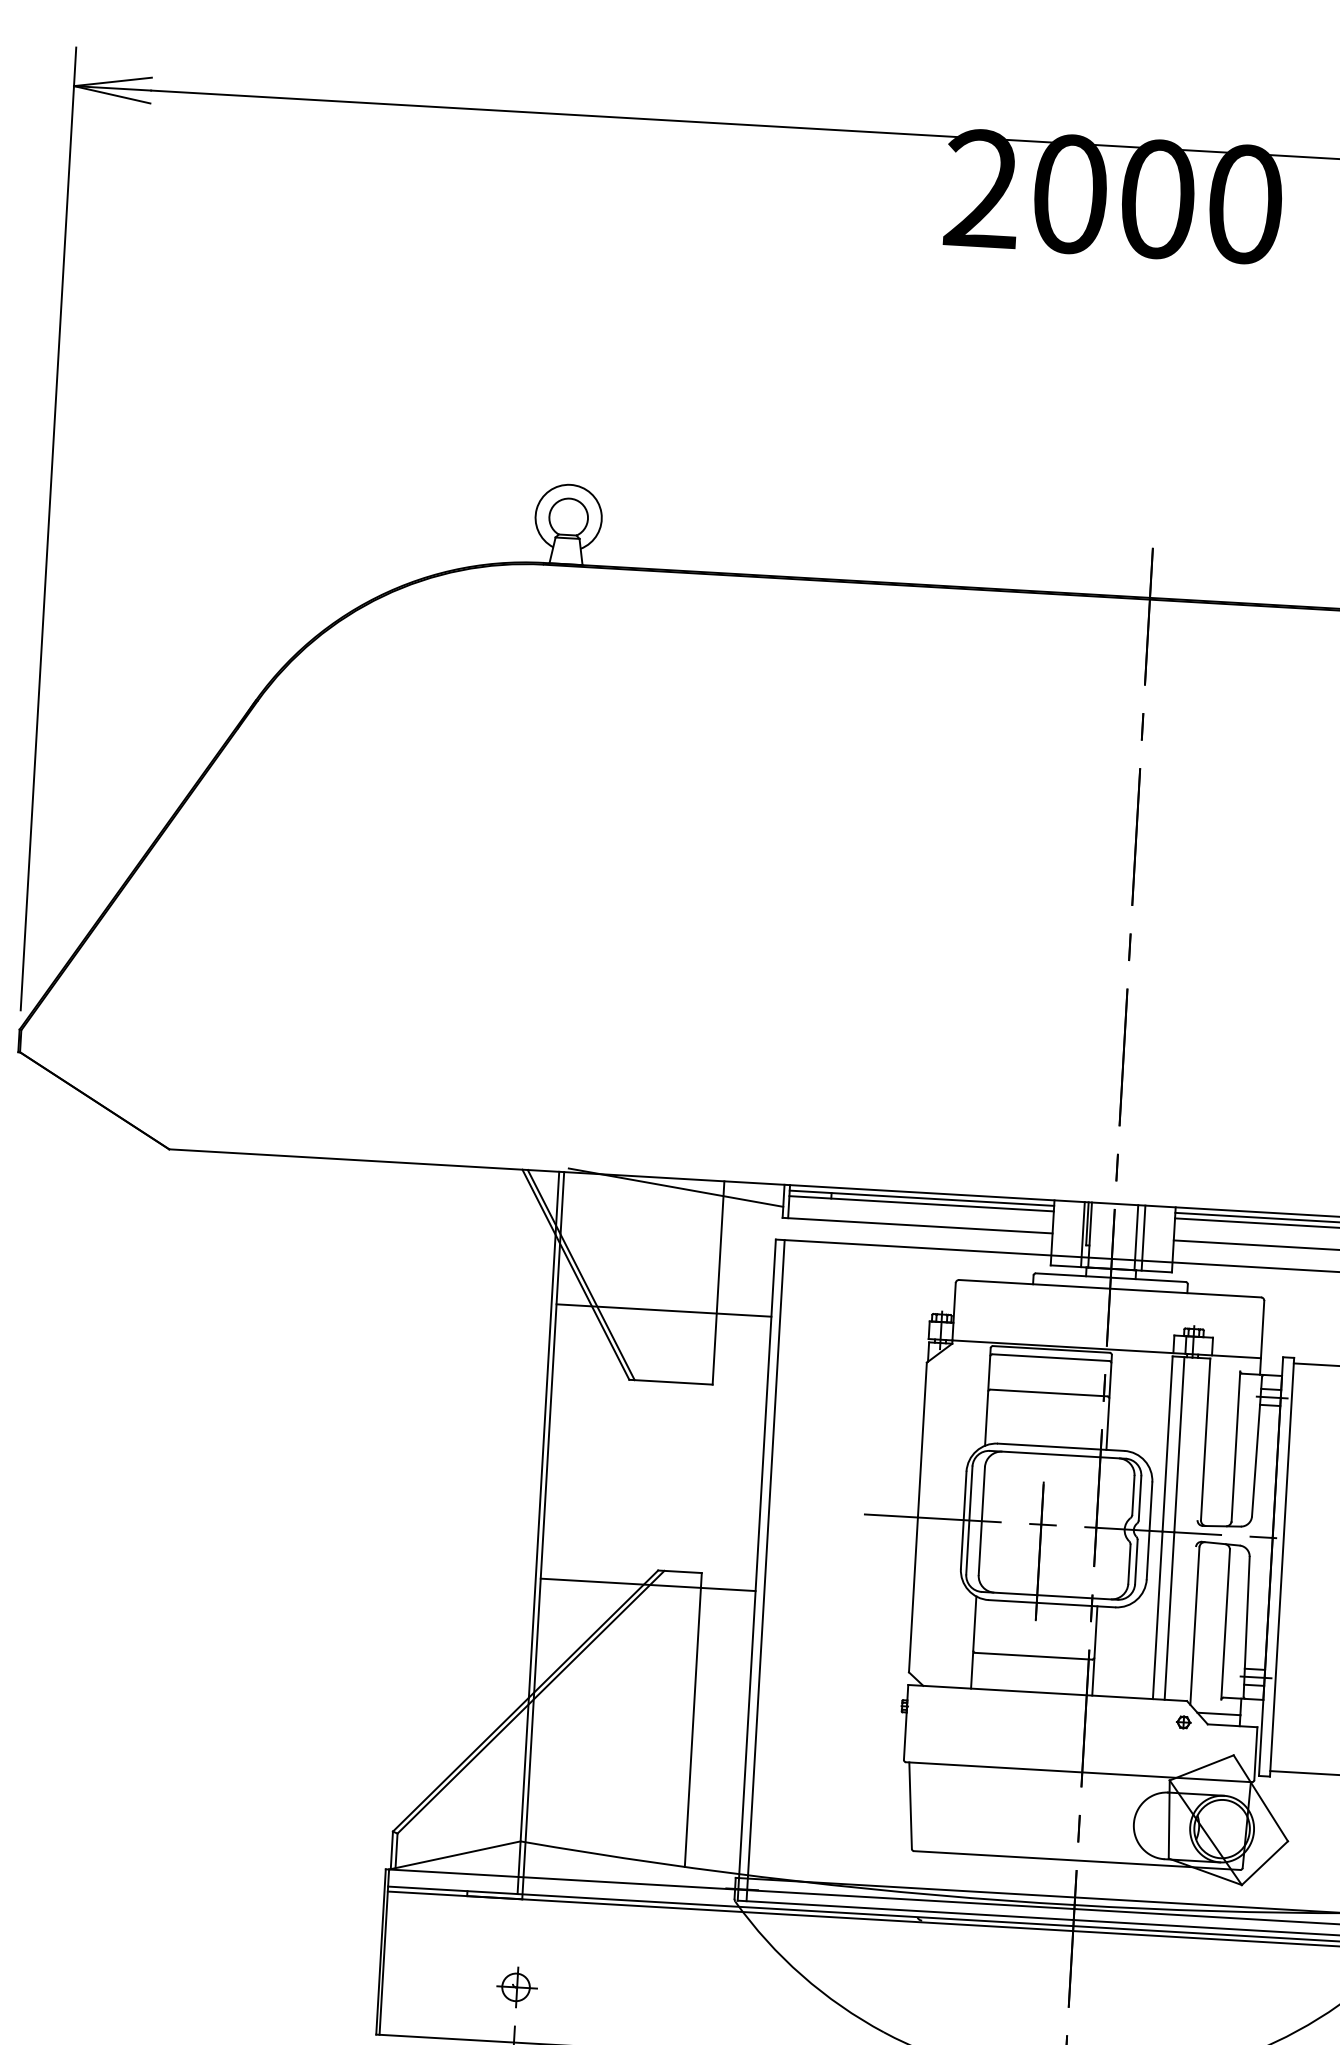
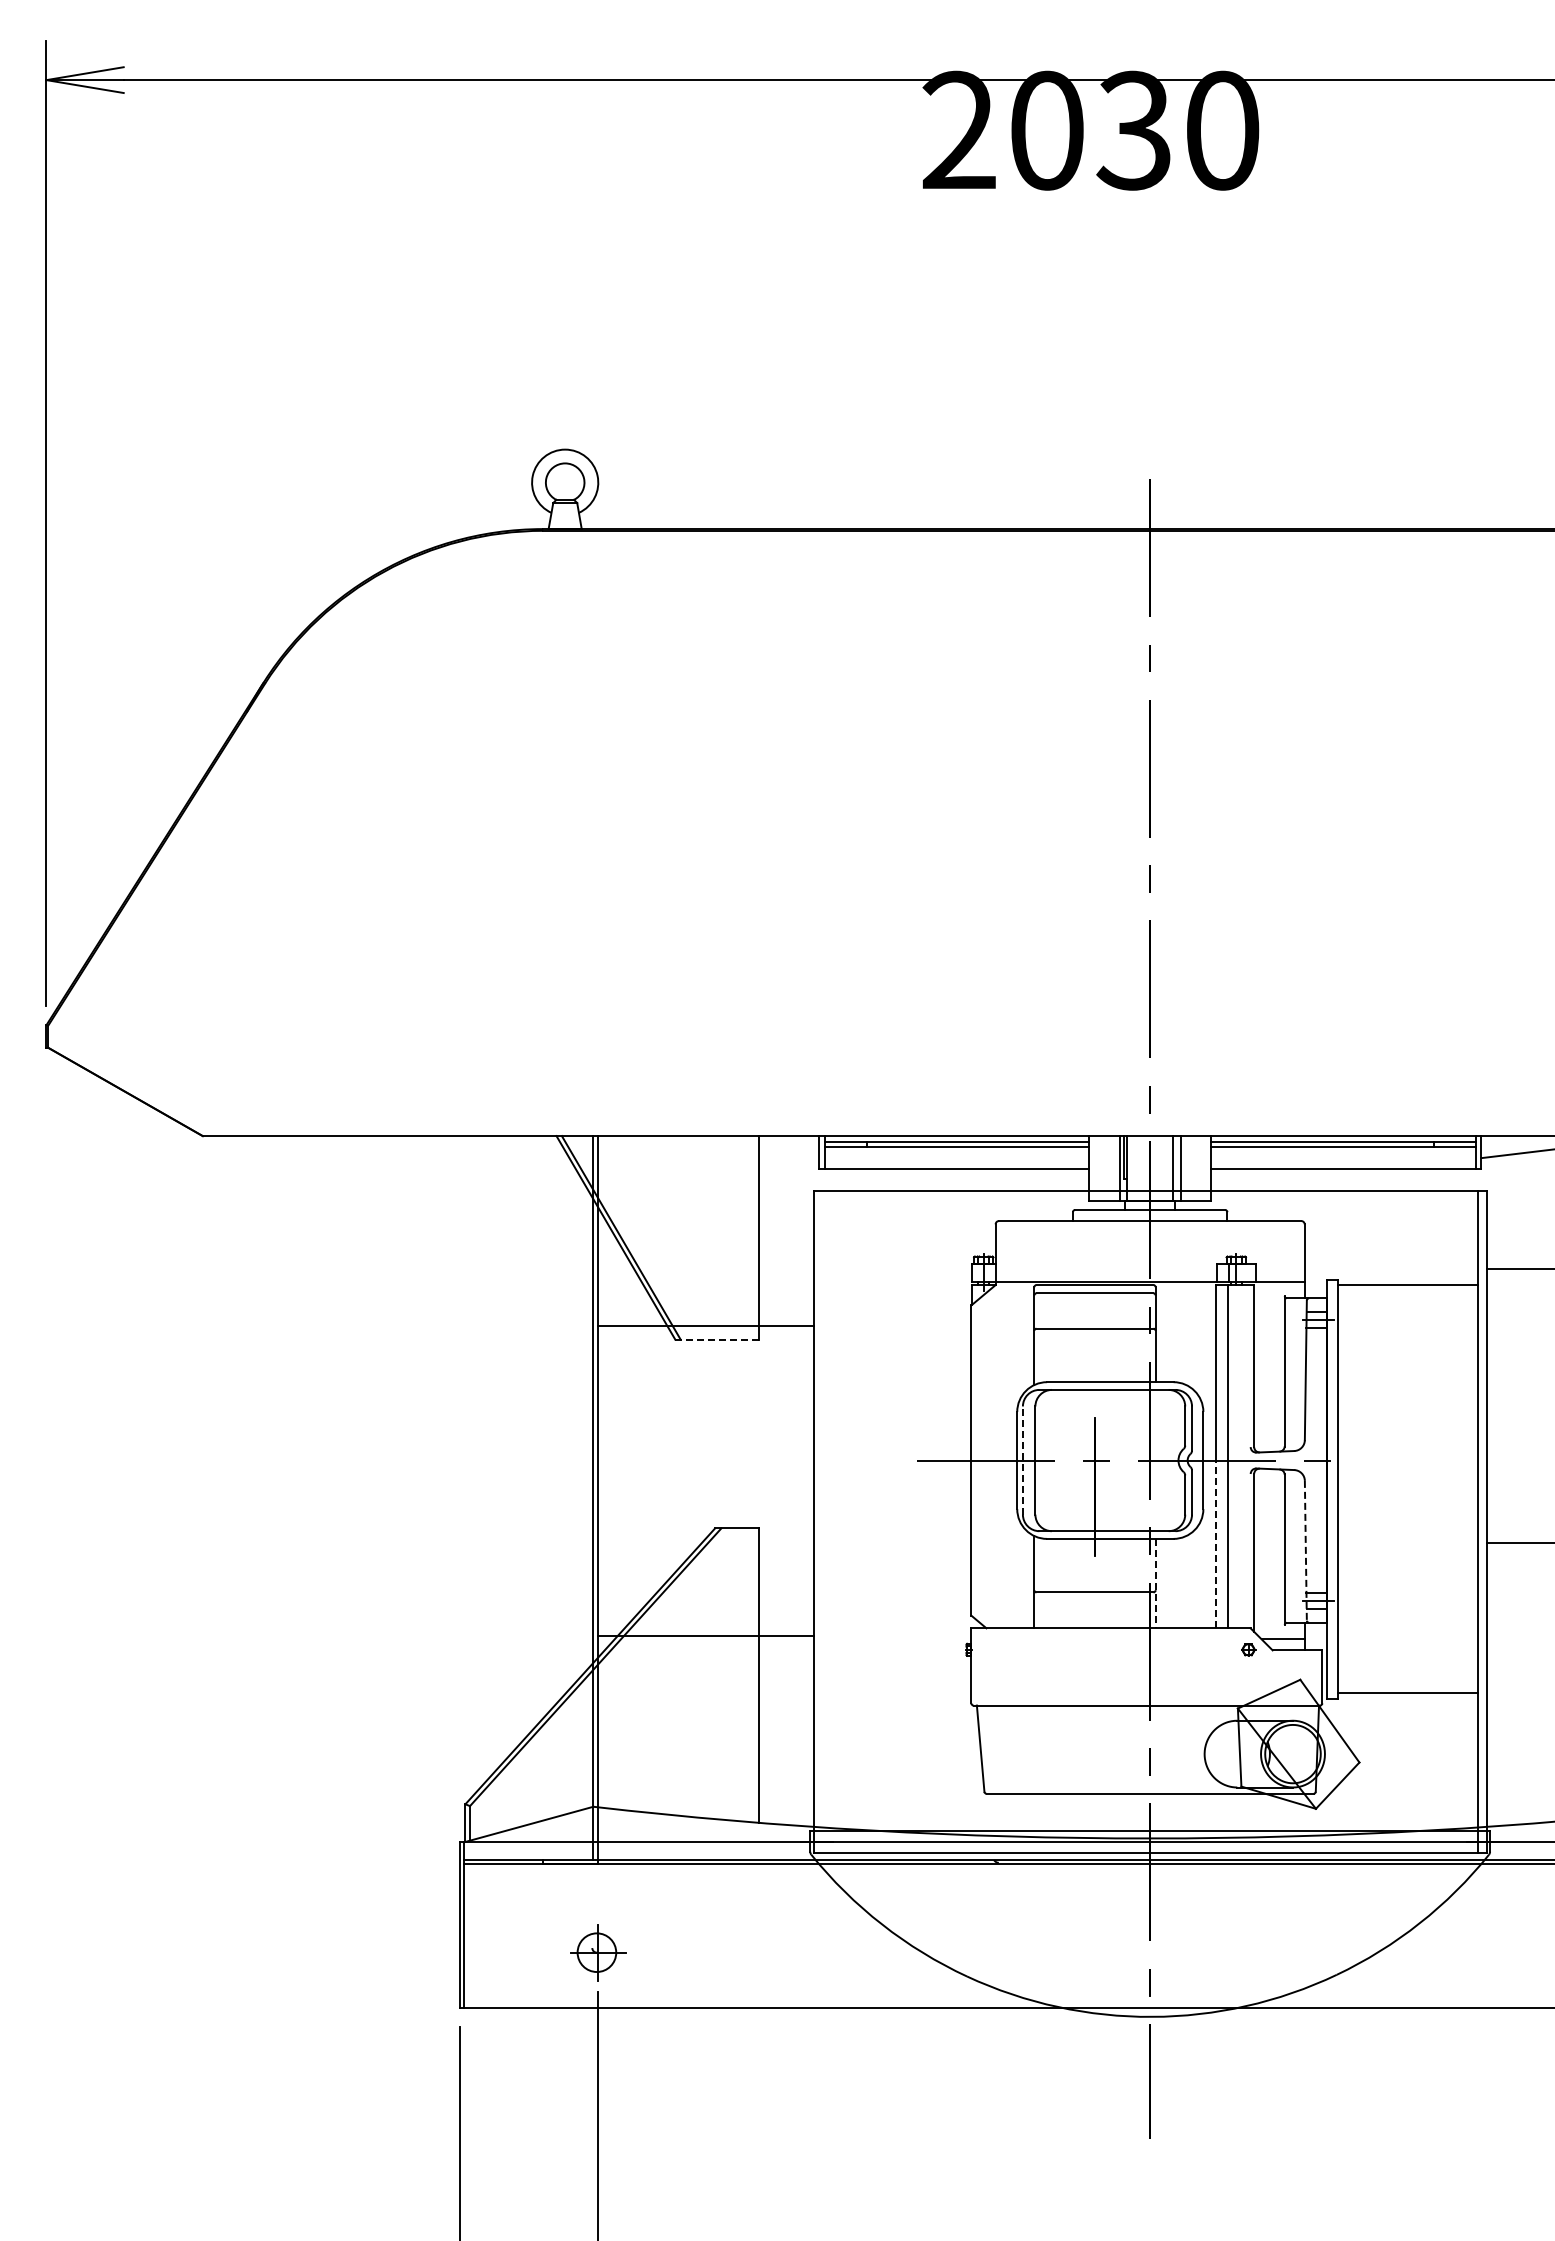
text: (1156, 199) -> (1133, 130), 2000 -> 2030
line: (675, 1187) -> (710, 1145), removed
line: (663, 1310) -> (705, 1325), moved
line: (671, 1382) -> (717, 1339), solid -> dashed
line: (968, 1520) -> (1022, 1460), solid -> dashed
line: (765, 1570) -> (822, 1522), removed
line: (647, 1585) -> (705, 1636), moved
line: (1157, 1615) -> (1216, 1544), solid -> dashed
line: (1246, 1626) -> (1305, 1550), solid -> dashed
line: (1094, 1650) -> (1155, 1583), solid -> dashed
part: (516, 1987) -> (597, 1952), size x1.4

